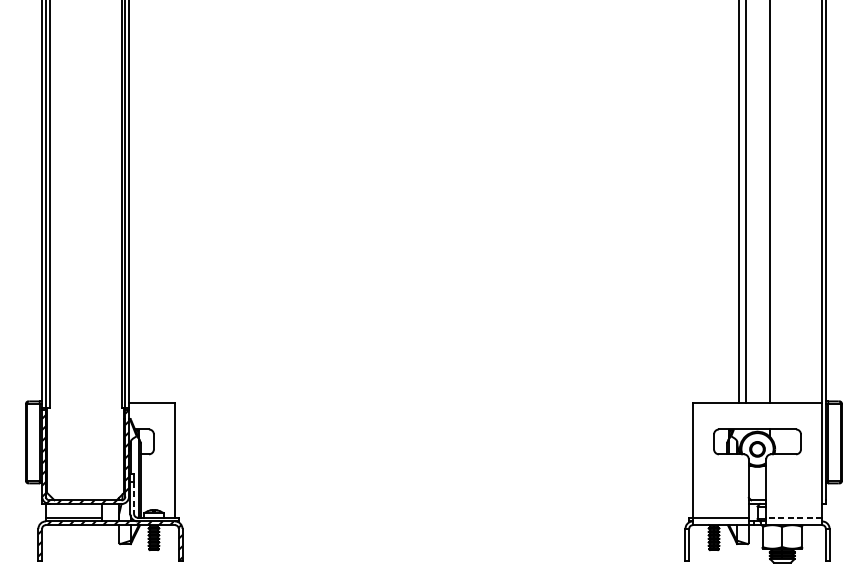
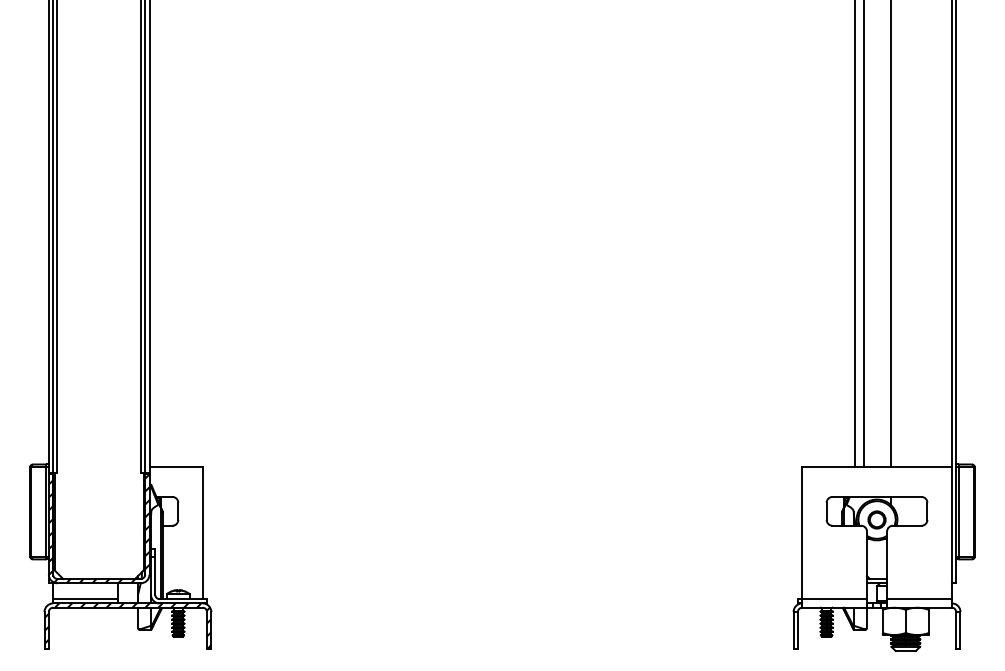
line: (134, 498) -> (155, 576), dashed -> solid
line: (793, 518) -> (918, 599), dashed -> solid

